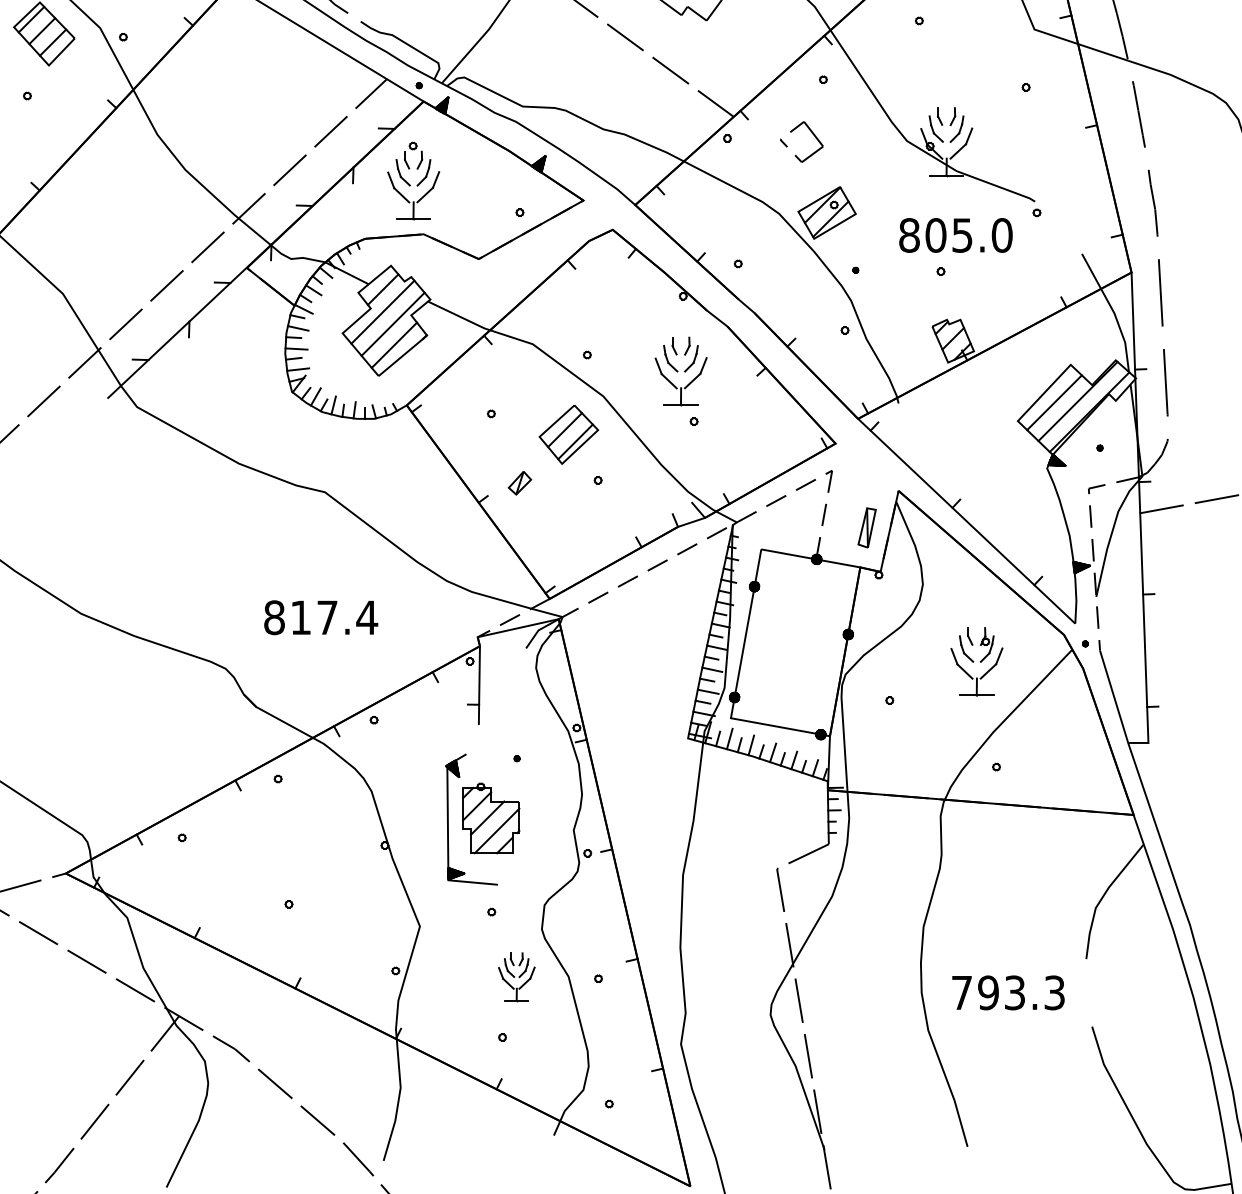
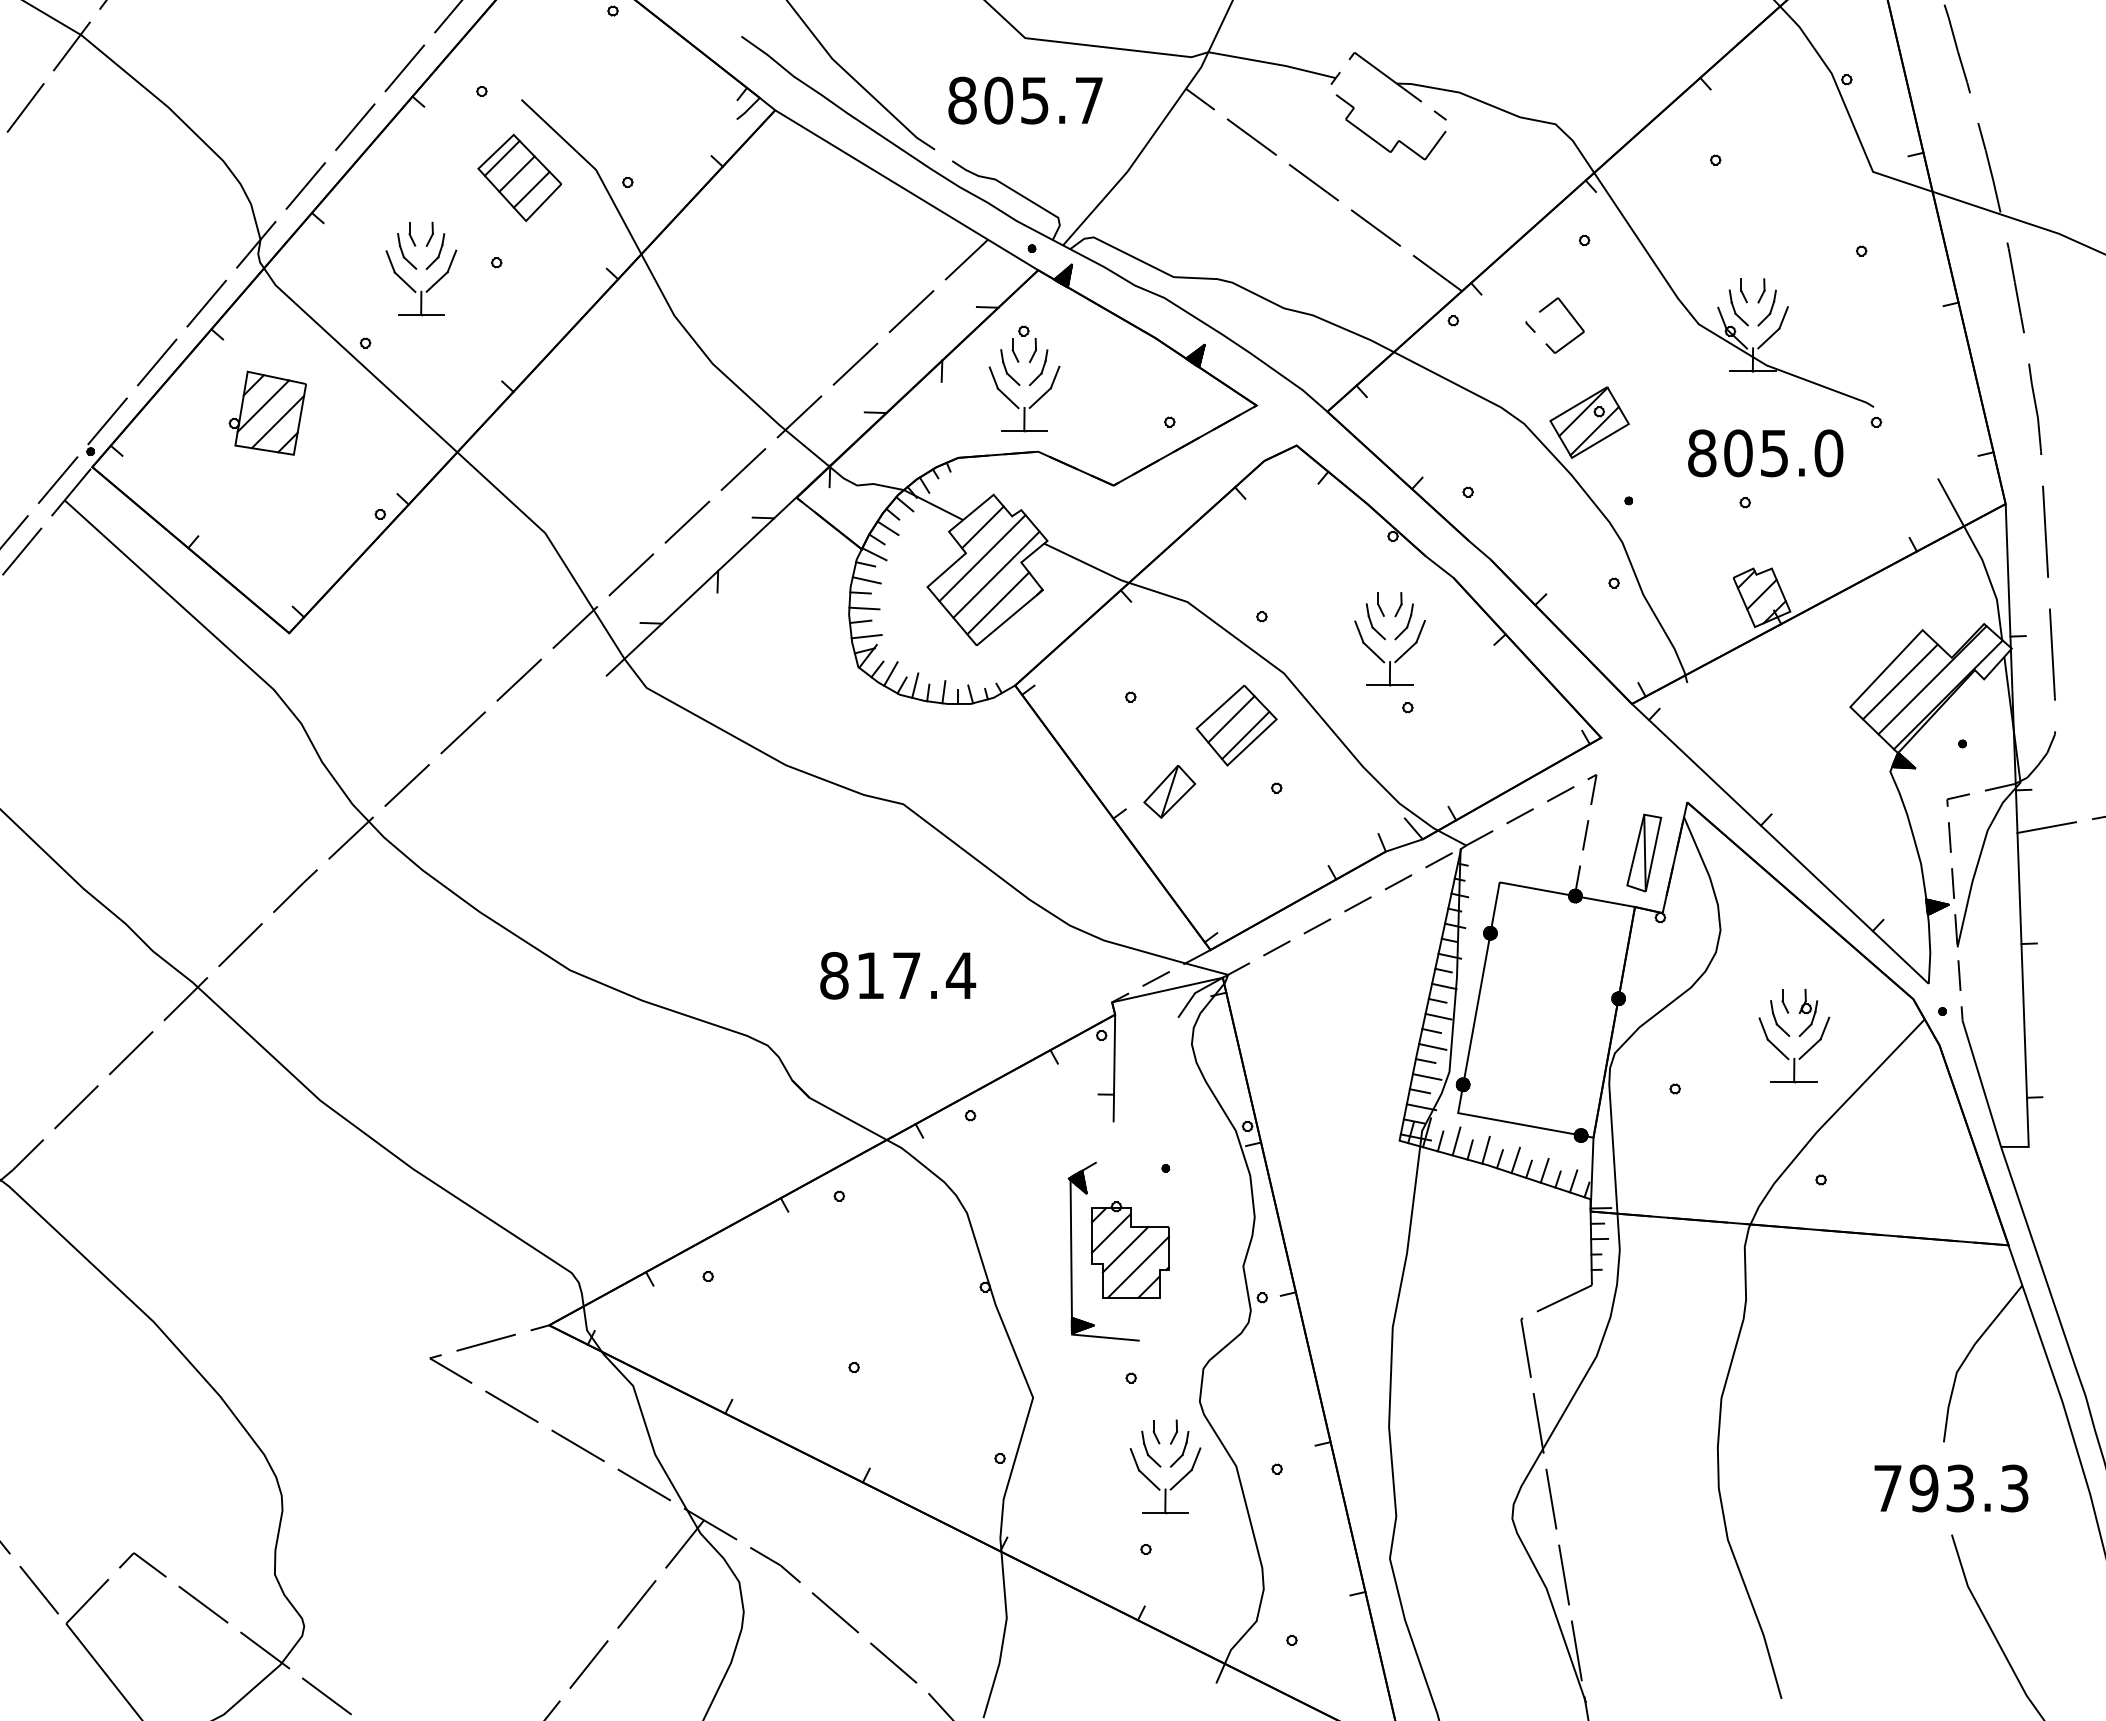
part: (519, 482) -> (1169, 791), size x1.67
part: (867, 527) -> (1644, 852), size x1.43
part: (516, 976) -> (1165, 1466), size x1.43
text: (1008, 992) -> (1951, 1488), moved

